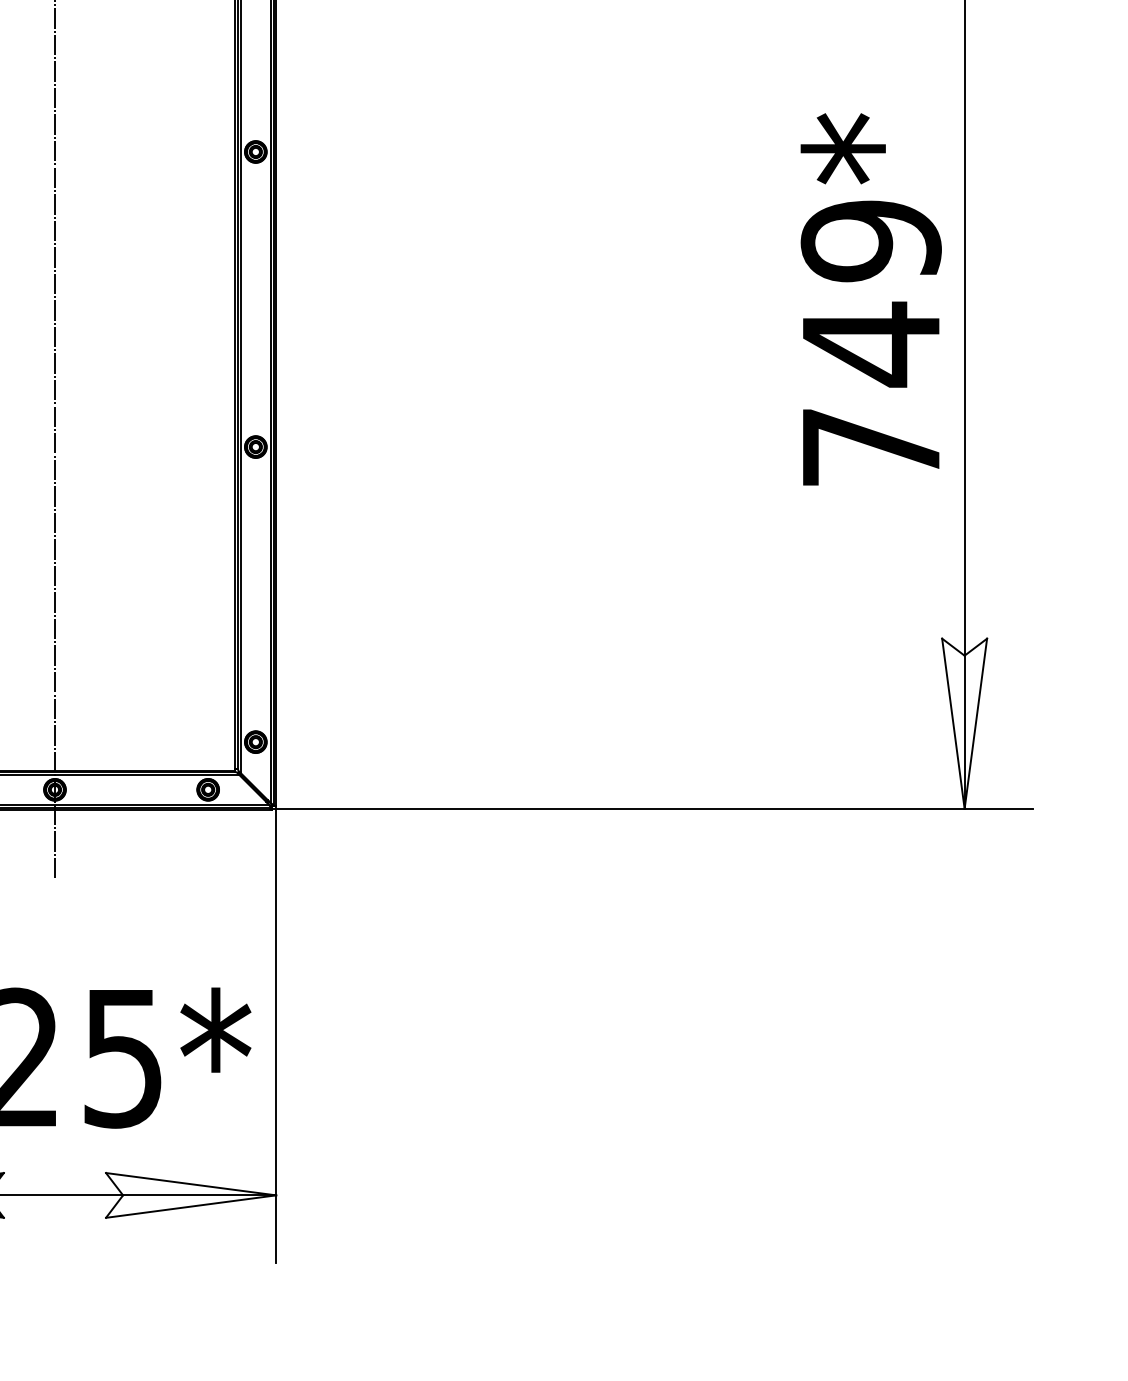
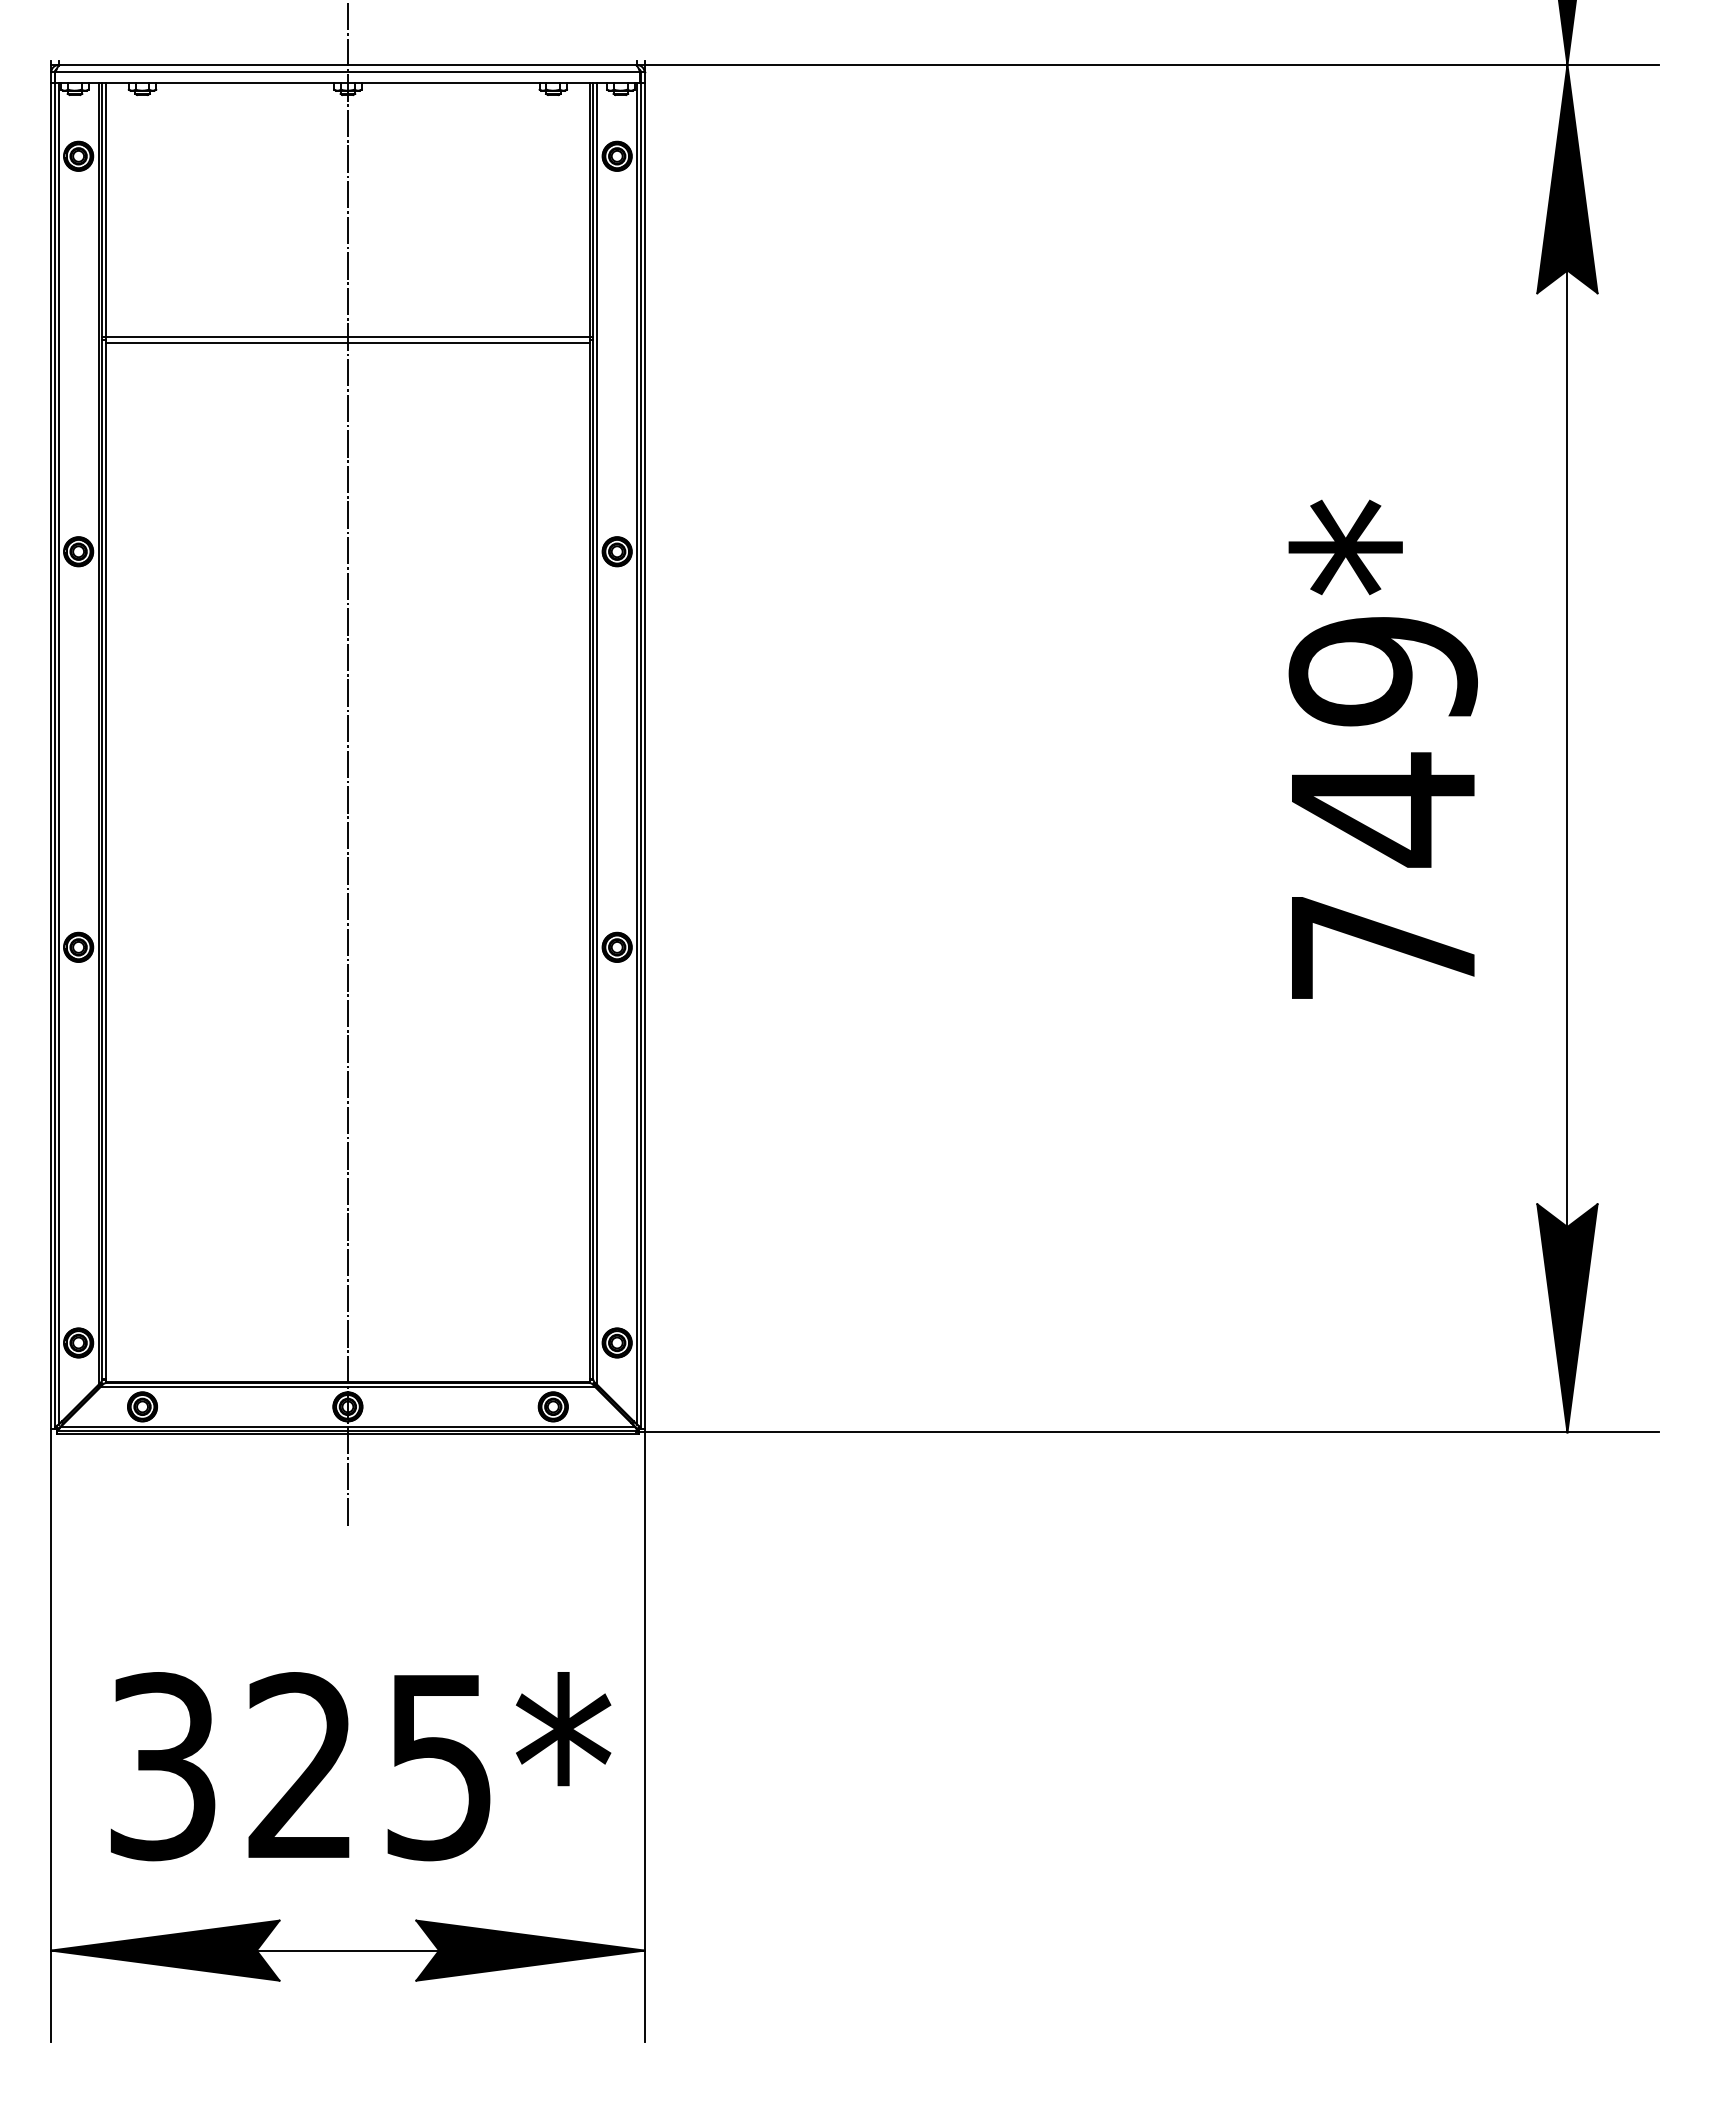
text: (870, 298) -> (1382, 748), moved
fill: (964, 723) -> (1567, 1318), added
fill: (191, 1195) -> (530, 1950), added

